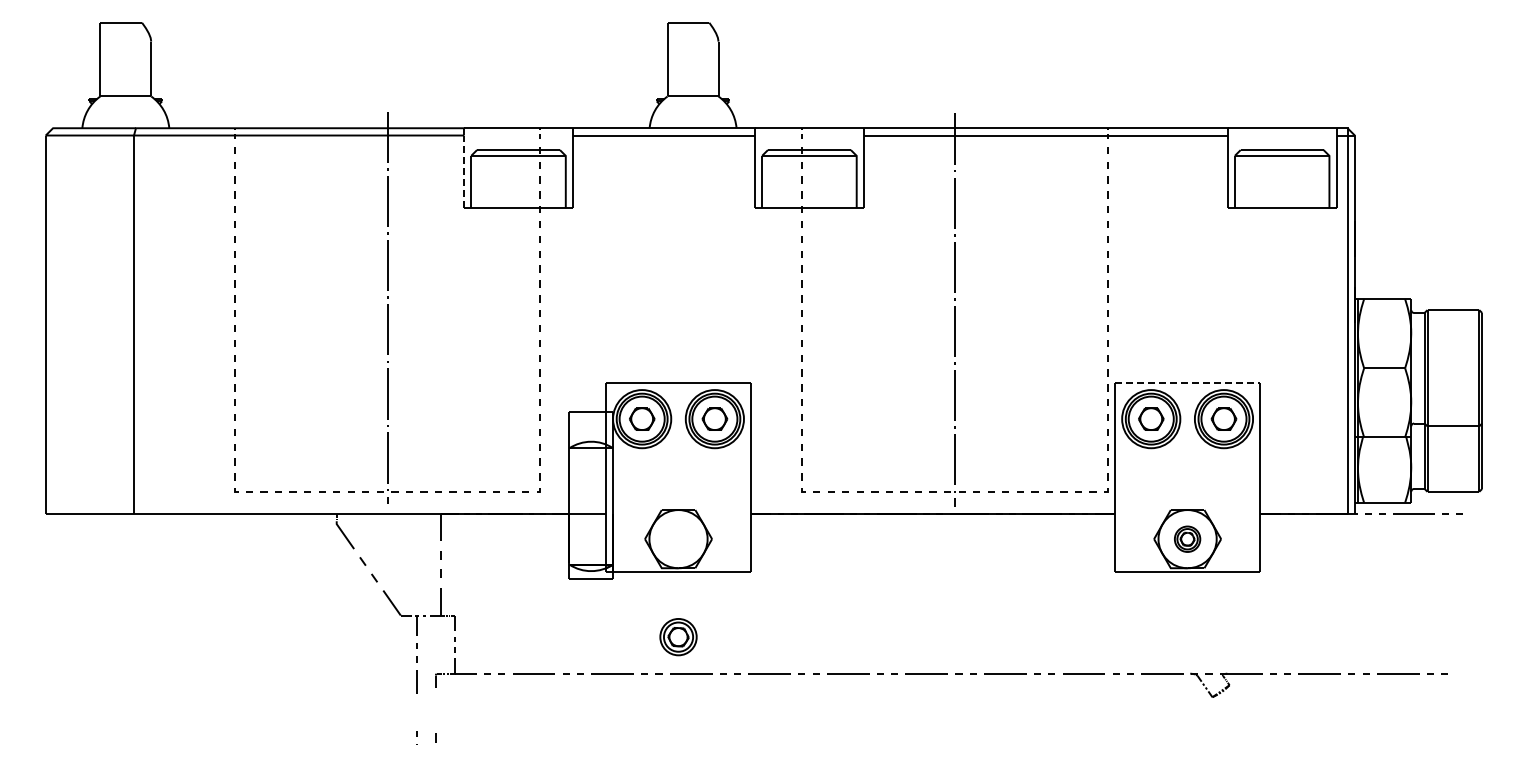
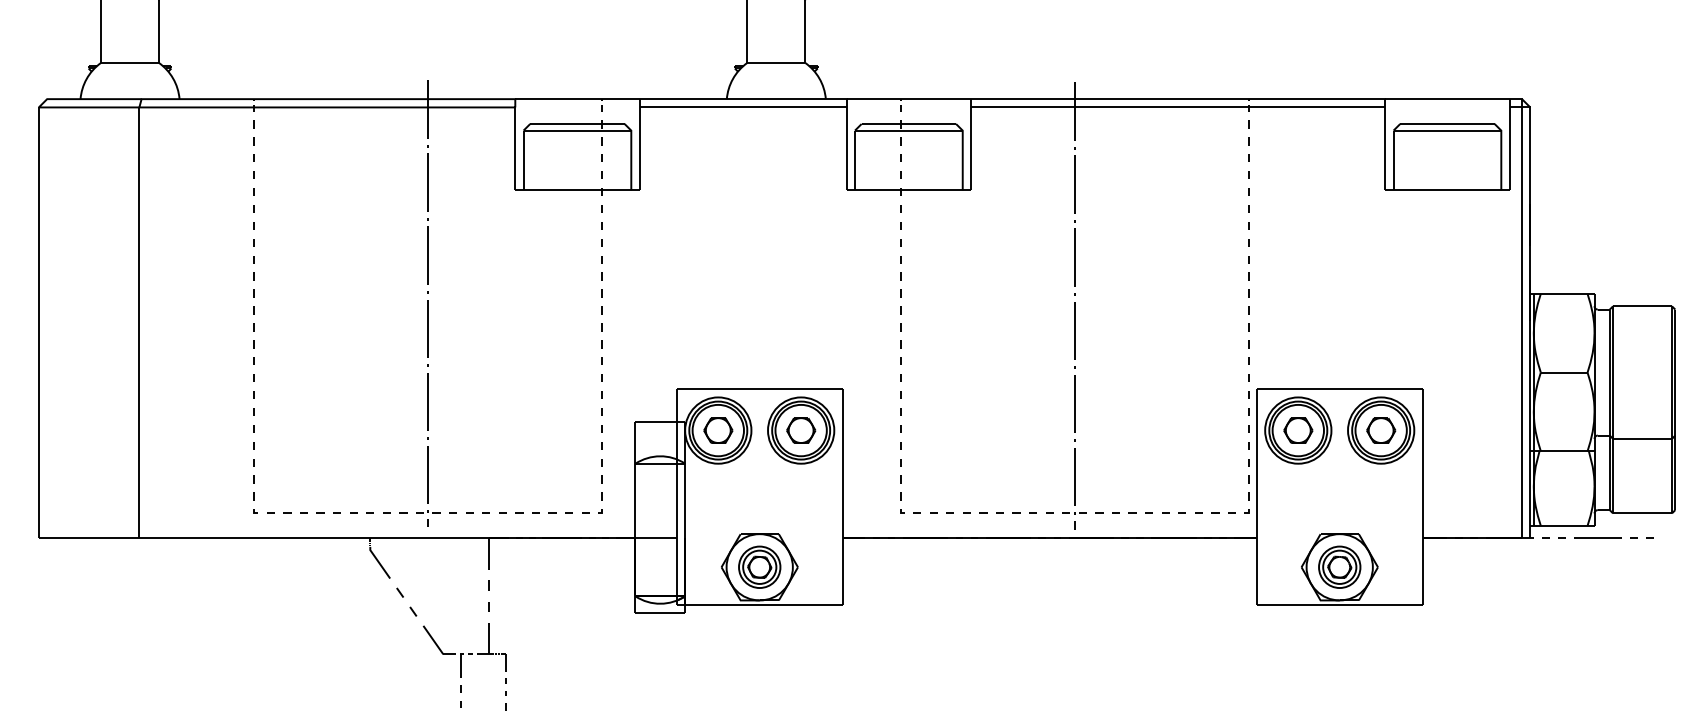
line: (463, 171) -> (514, 148), dashed -> solid
line: (1187, 382) -> (1339, 388), dashed -> solid
part: (1187, 539) -> (1339, 567), size x1.43
part: (678, 637) -> (759, 567), moved

